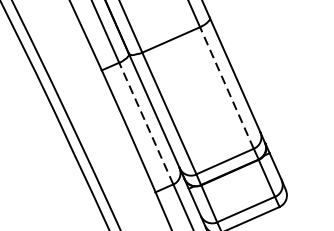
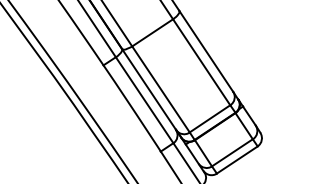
line: (226, 88) -> (201, 62), dashed -> solid
line: (146, 123) -> (144, 100), dashed -> solid

